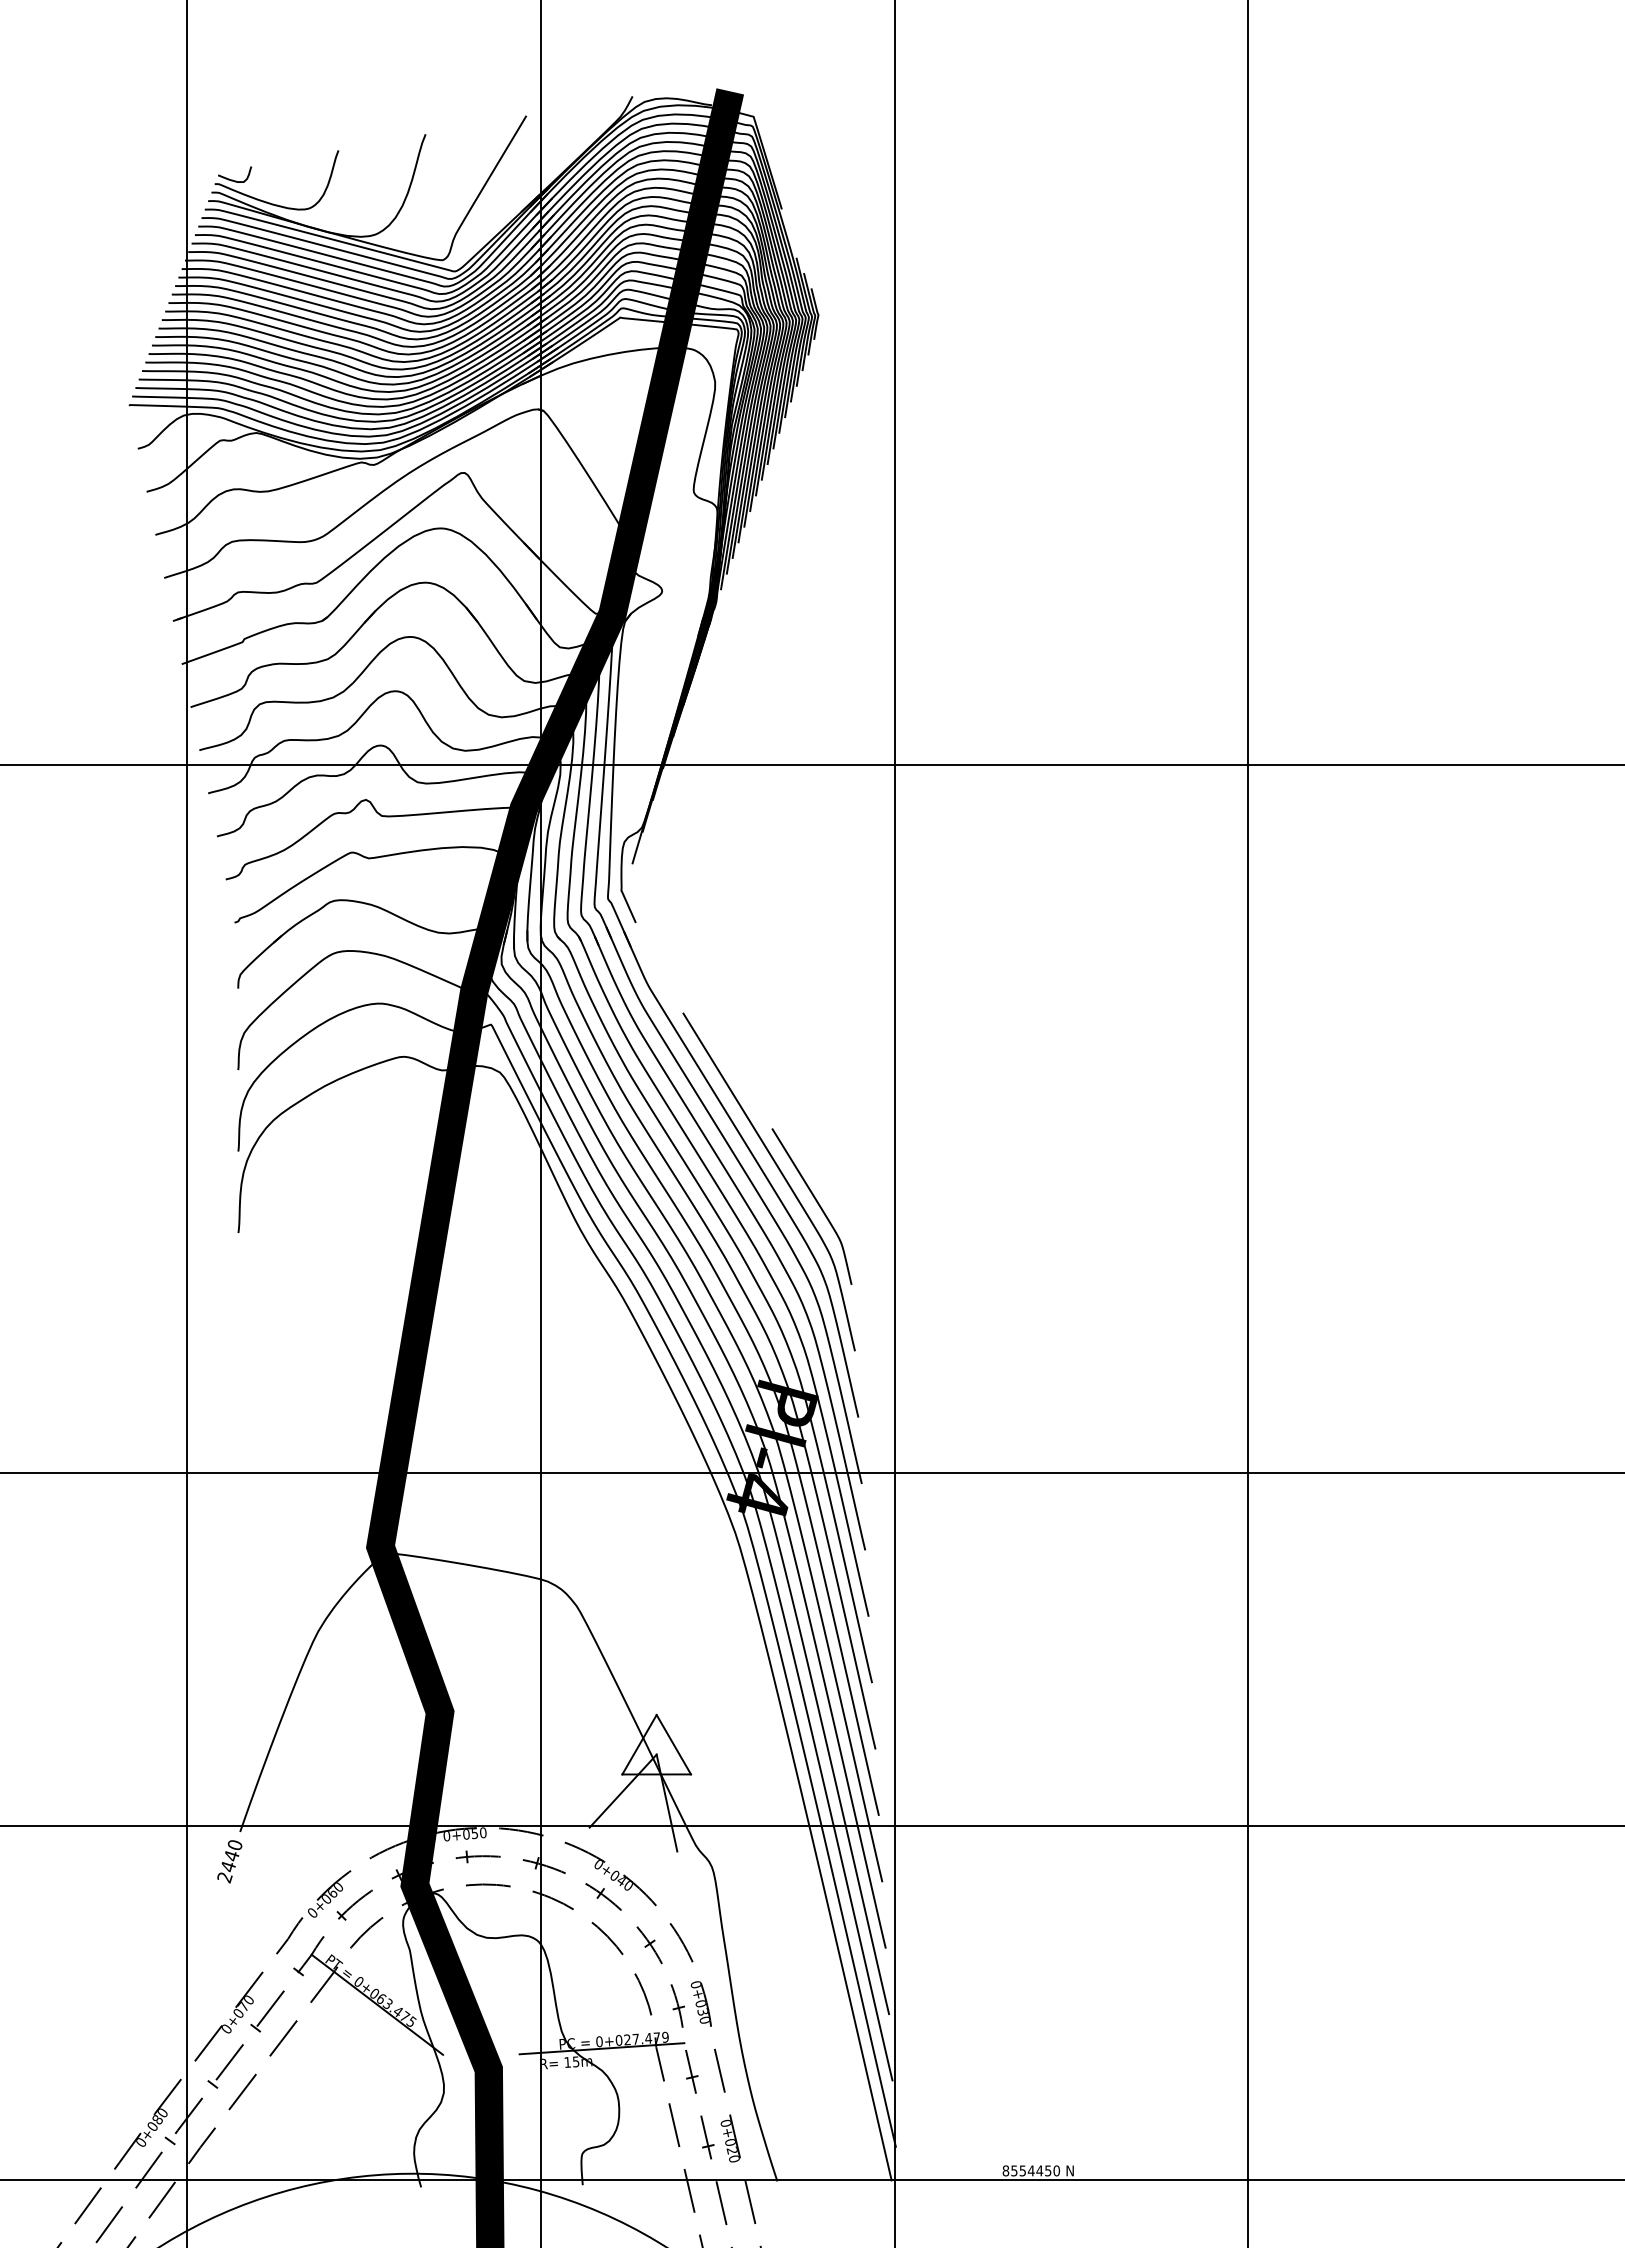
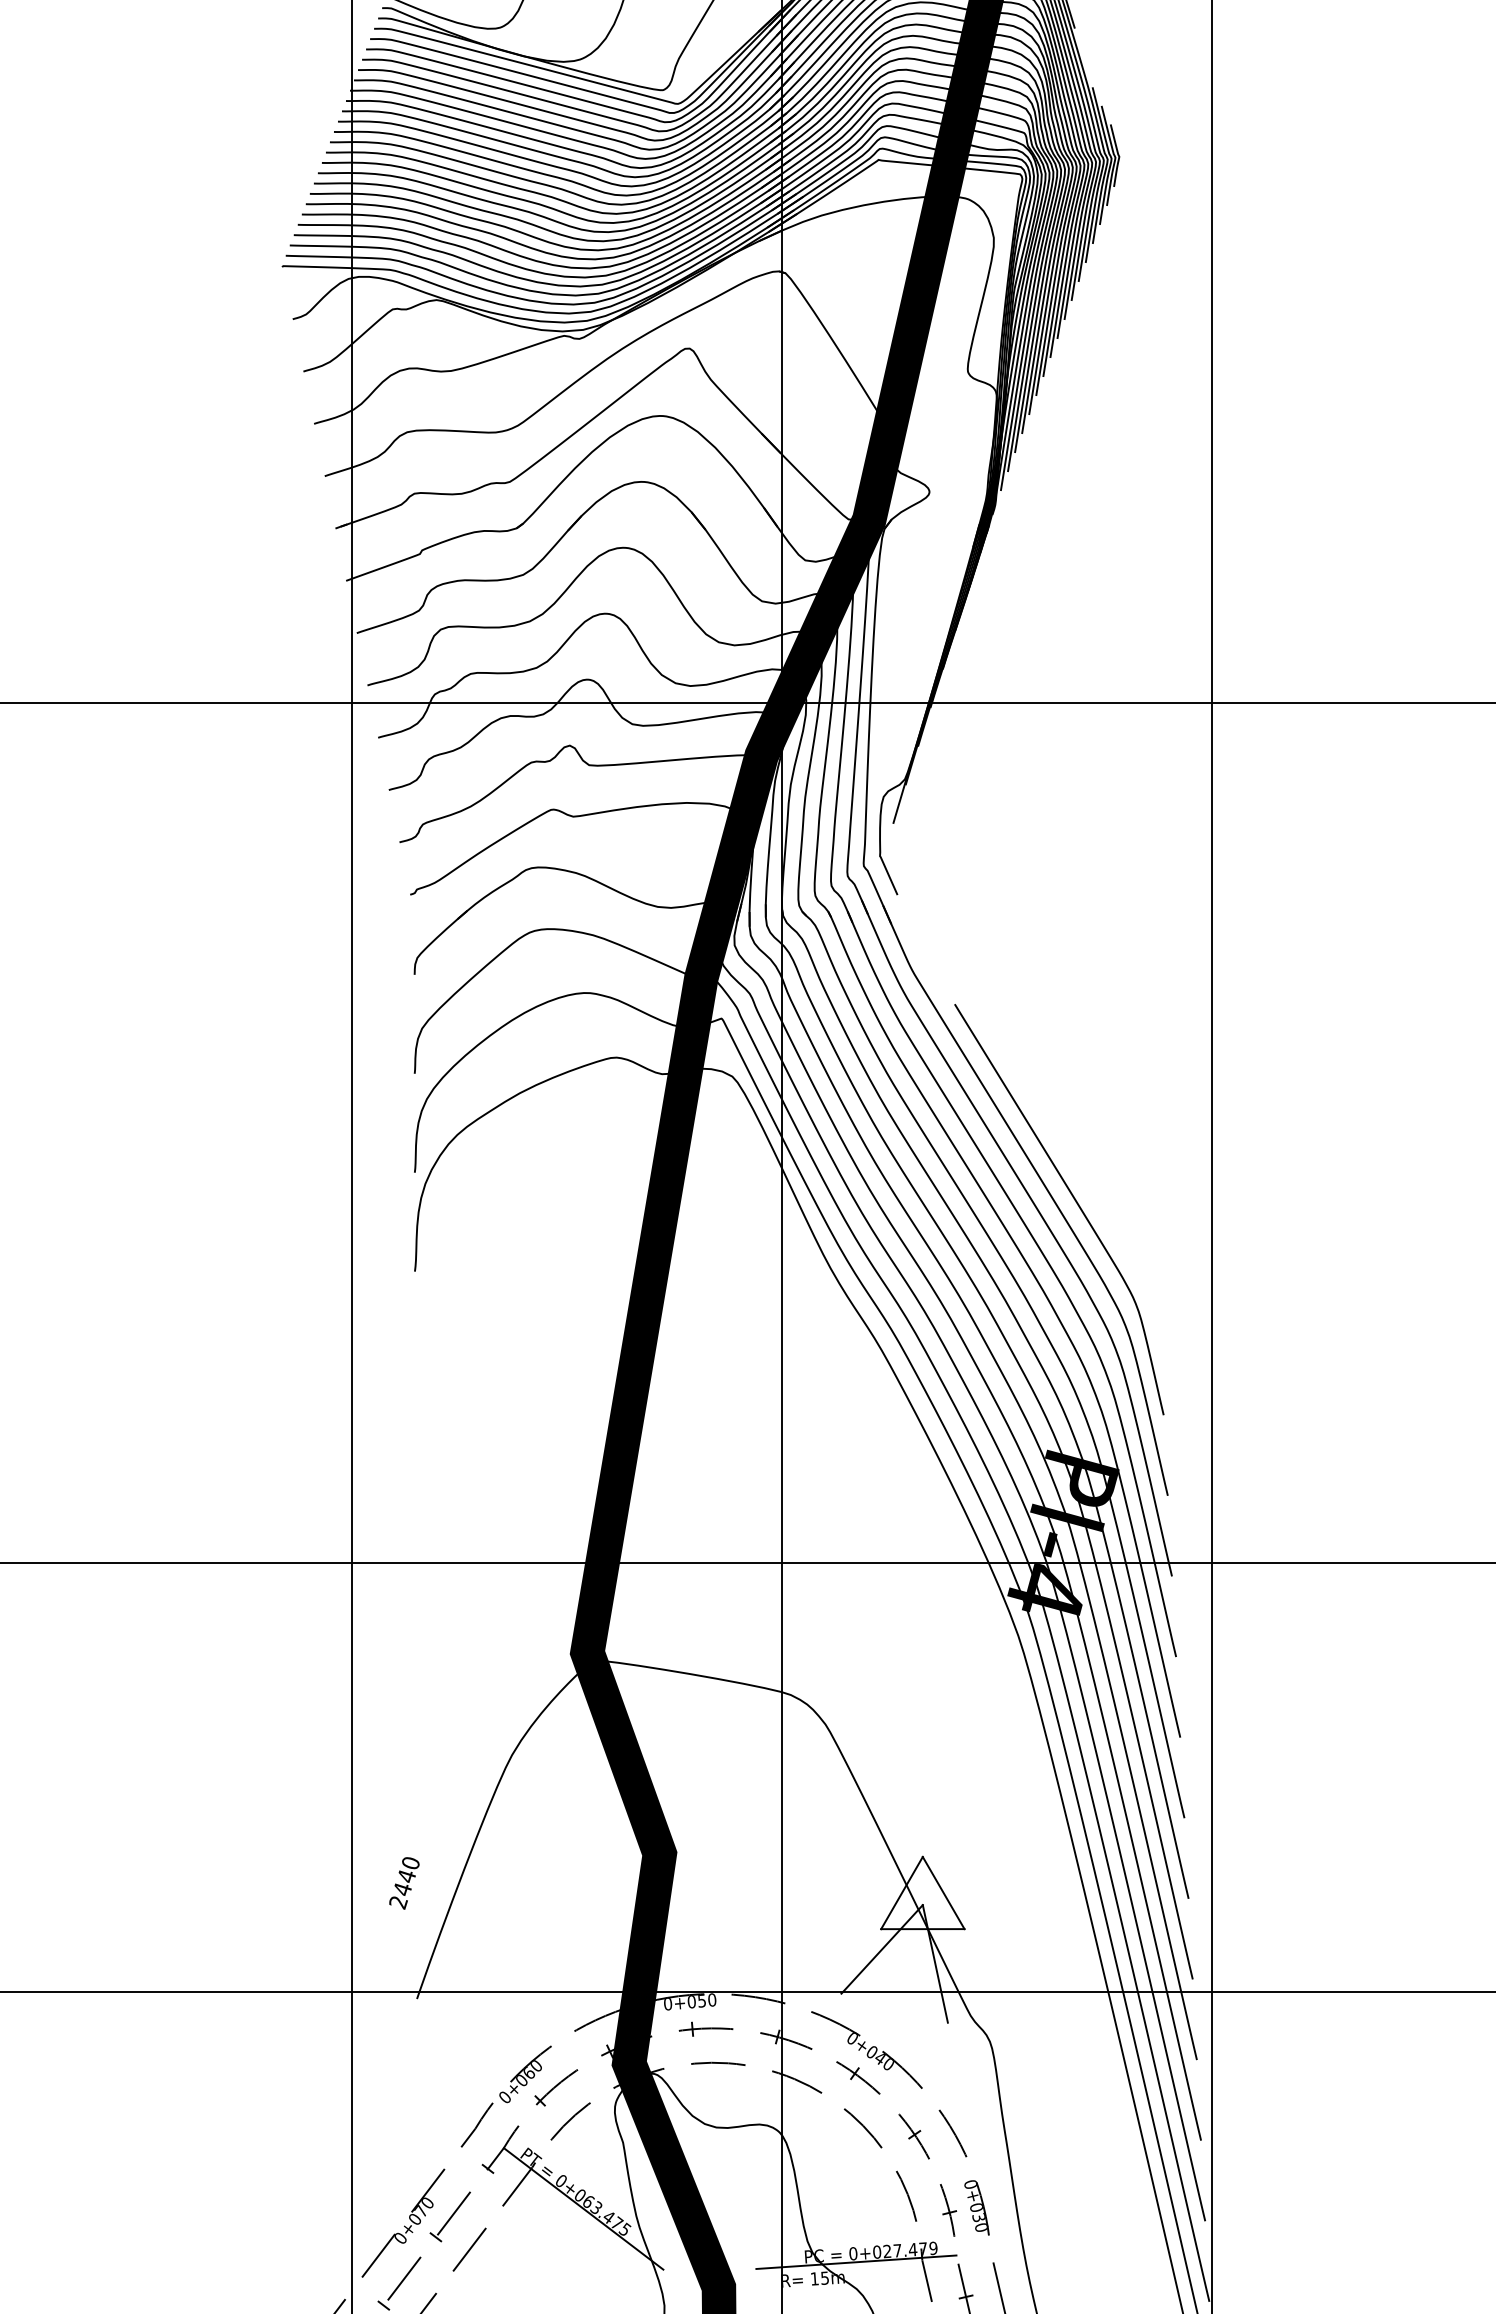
curve: (817, 1204) -> (1118, 1236), removed
text: (229, 1861) -> (404, 1883), moved

